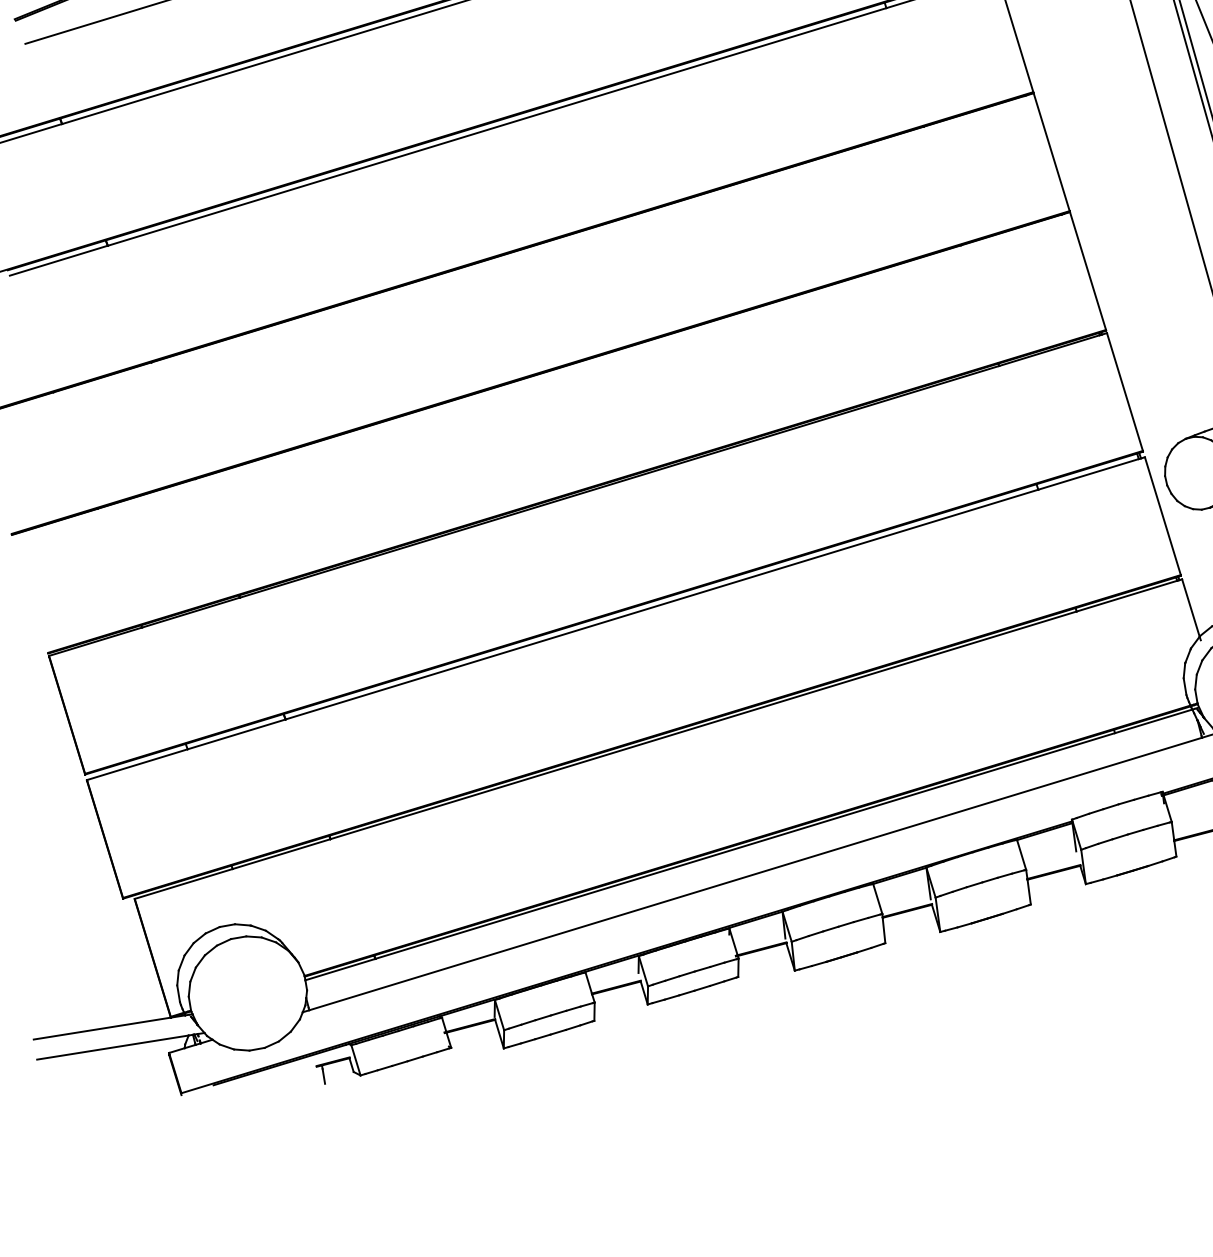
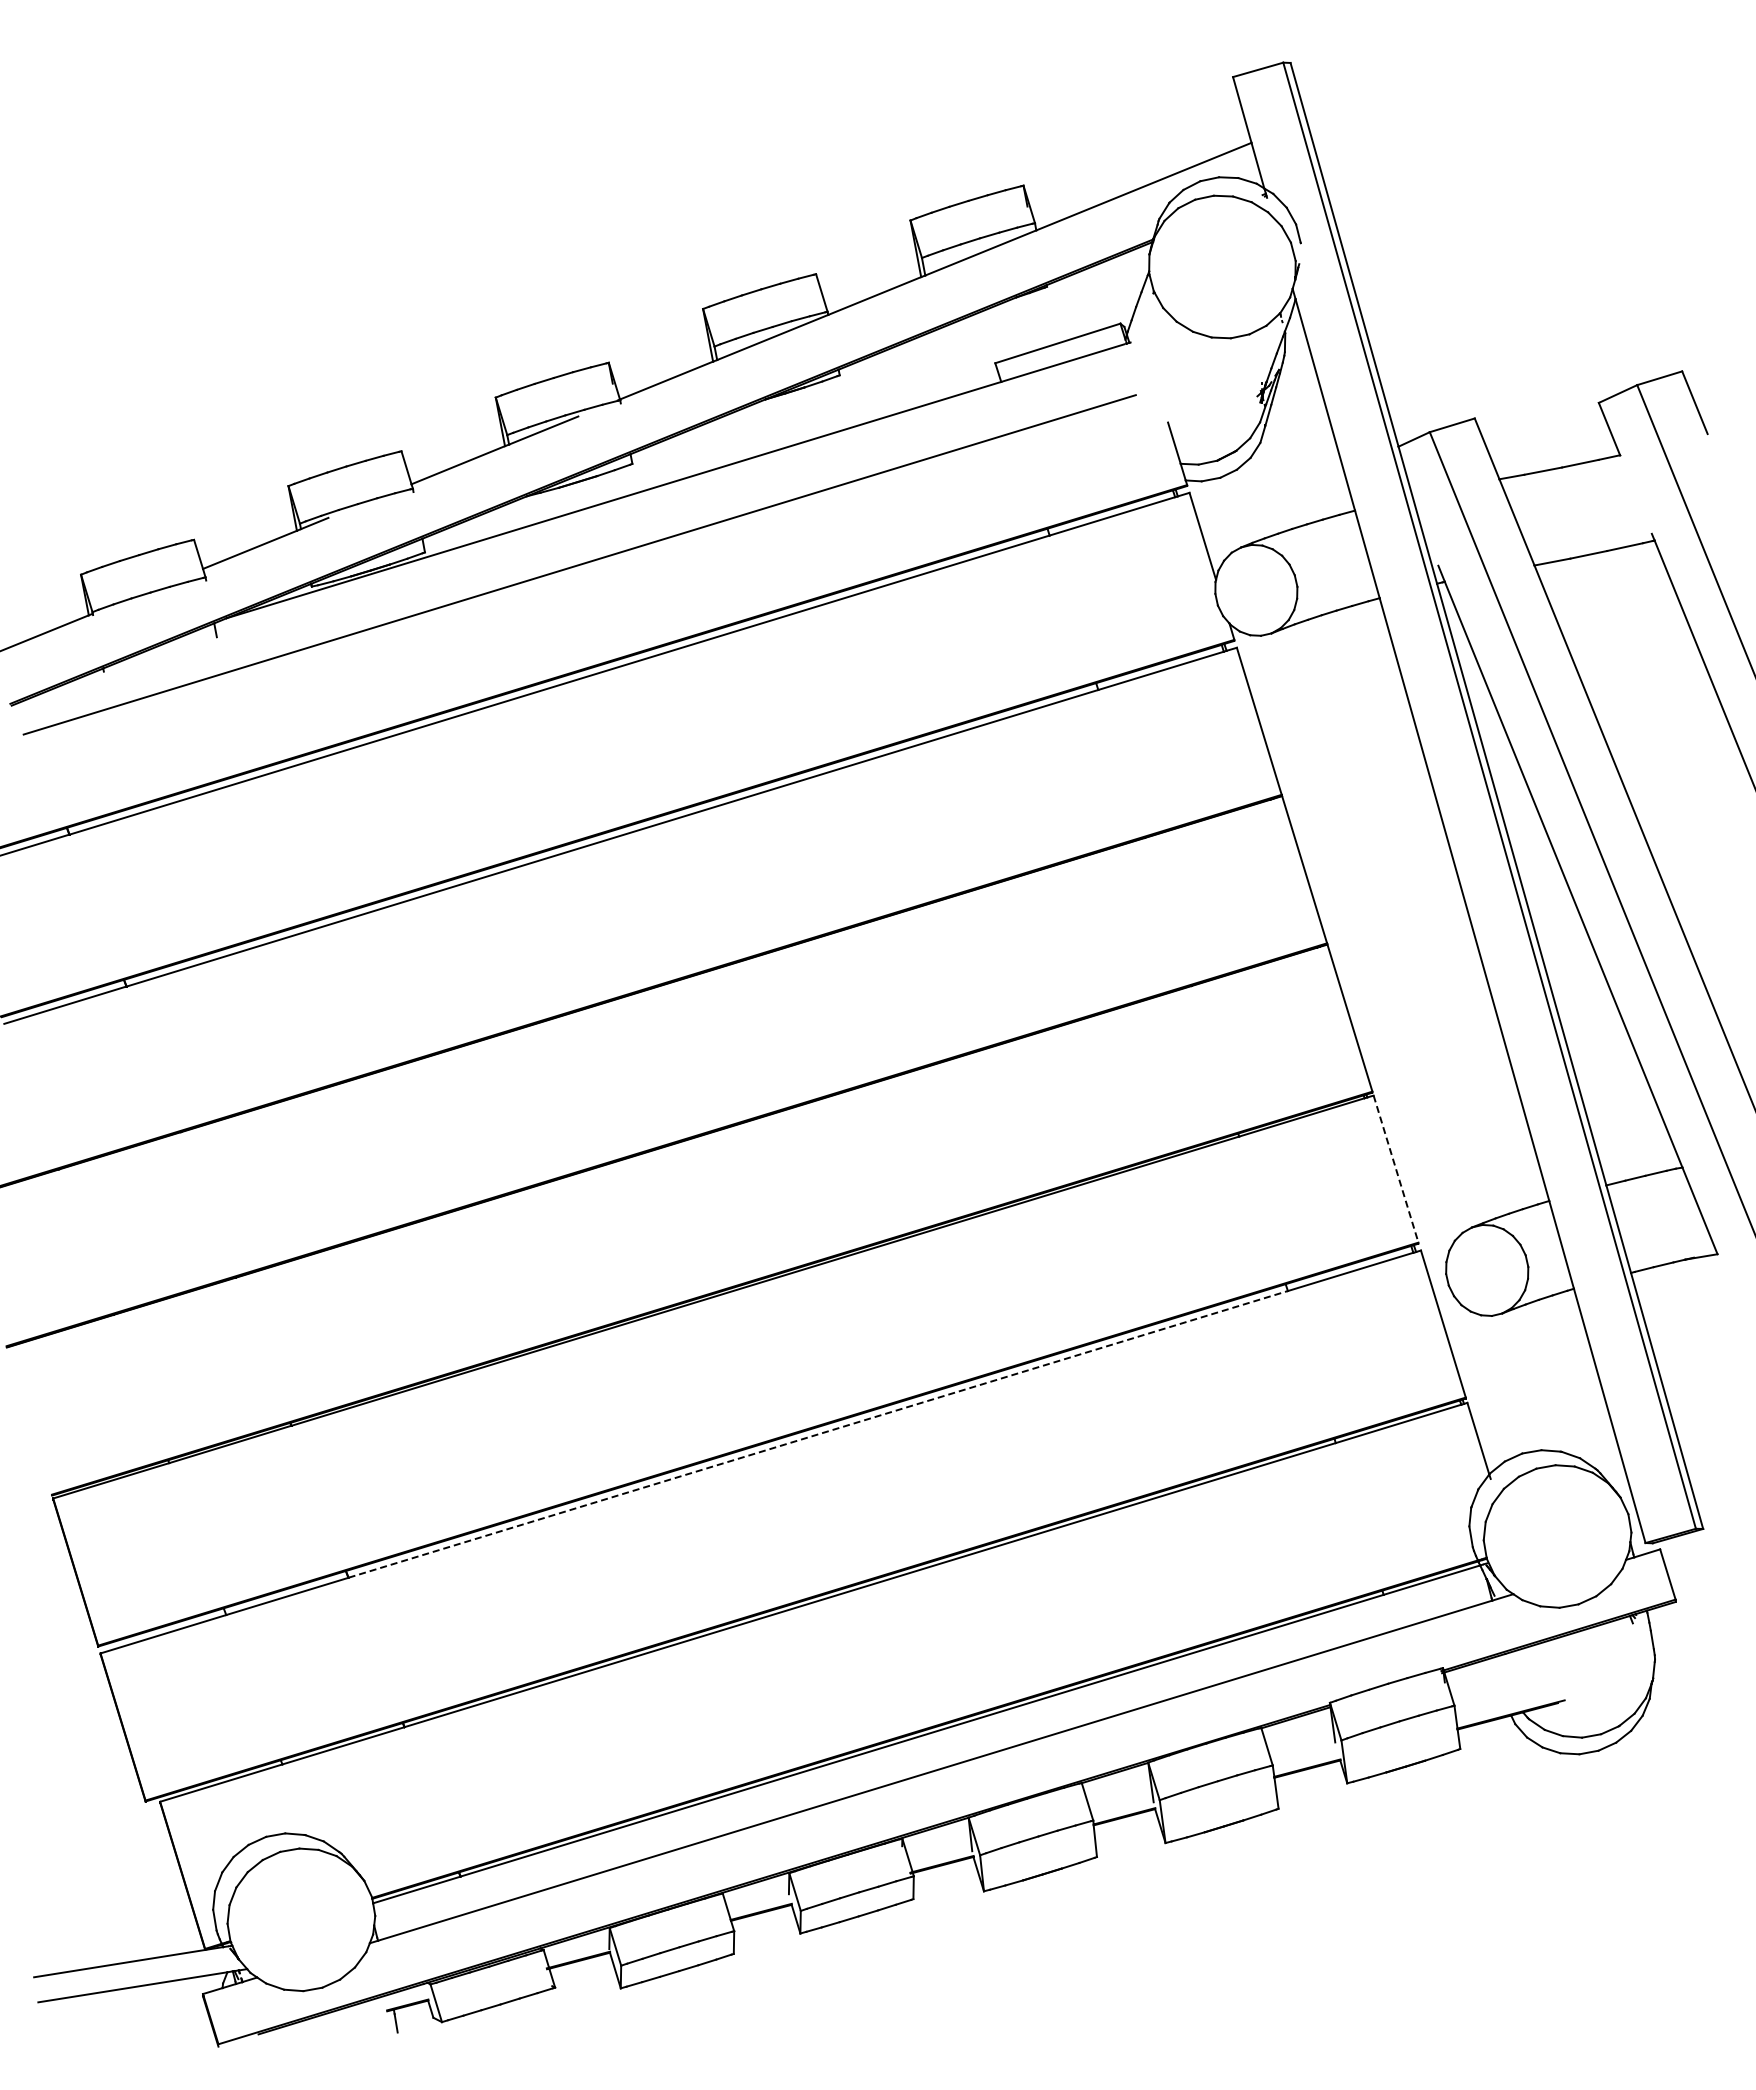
line: (1125, 392) -> (1396, 1169), solid -> dashed
line: (662, 604) -> (818, 1434), solid -> dashed

